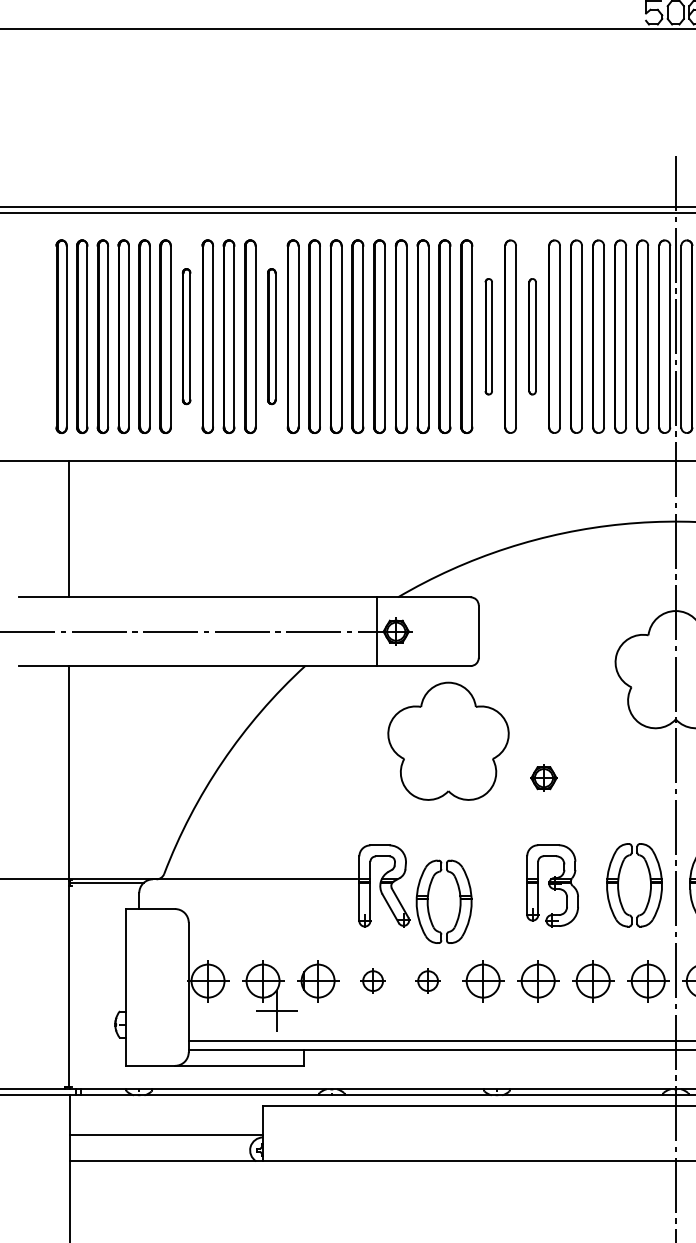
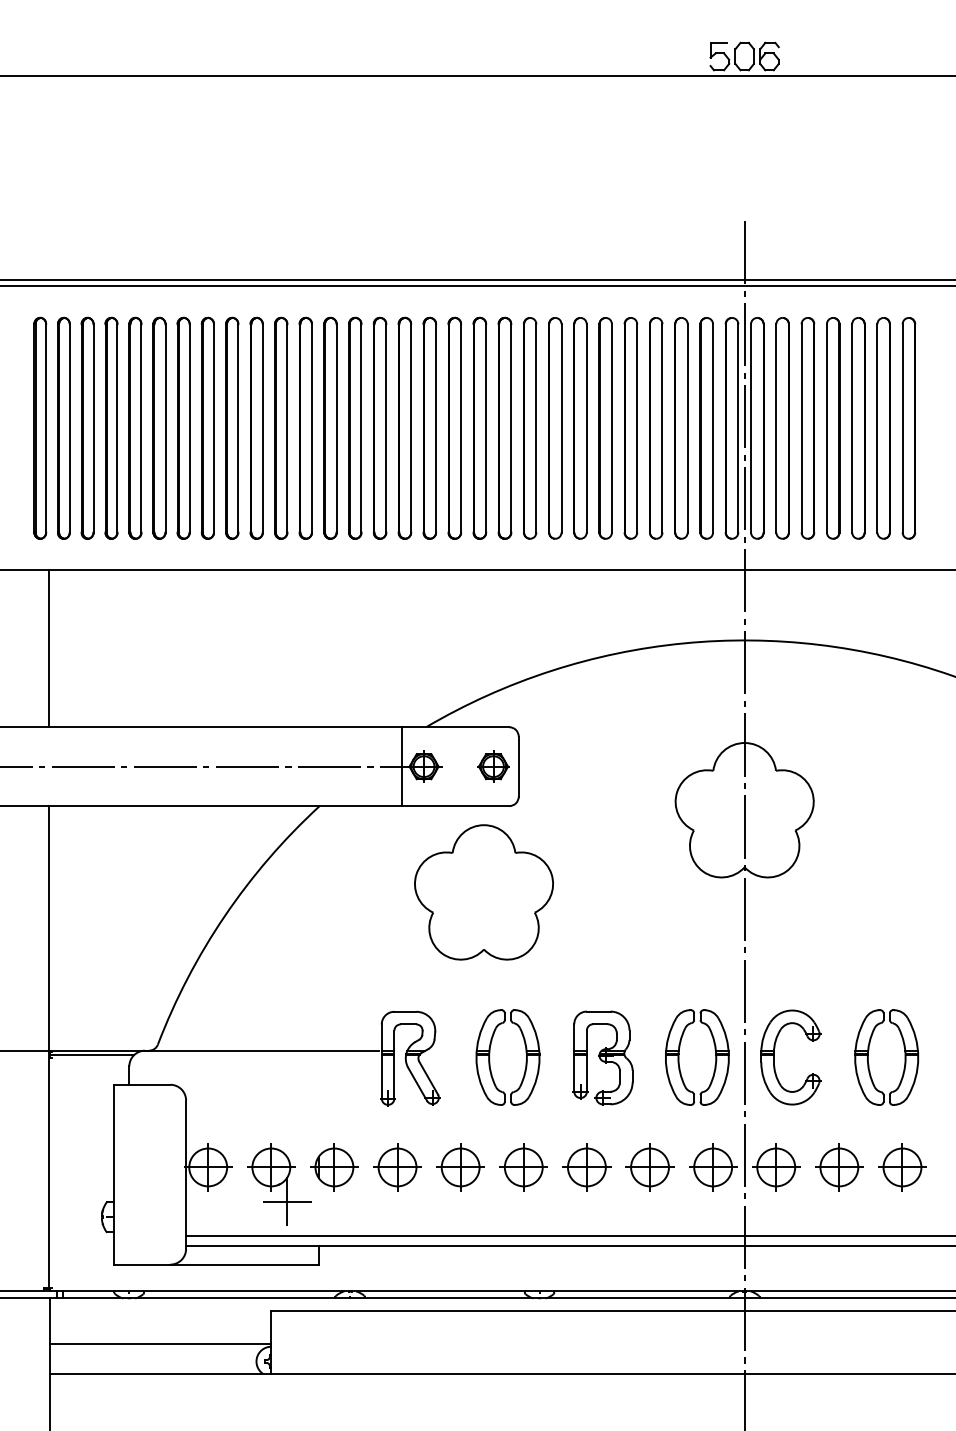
part: (186, 335) -> (183, 427), size x1.43
part: (271, 335) -> (281, 427), size x1.43
part: (489, 336) -> (530, 428), size x1.67
part: (532, 336) -> (580, 428), size x1.67
part: (543, 778) -> (493, 766), moved
part: (428, 898) -> (490, 1053), moved
part: (373, 981) -> (397, 1167), size x1.67
part: (428, 981) -> (460, 1167), size x1.67

